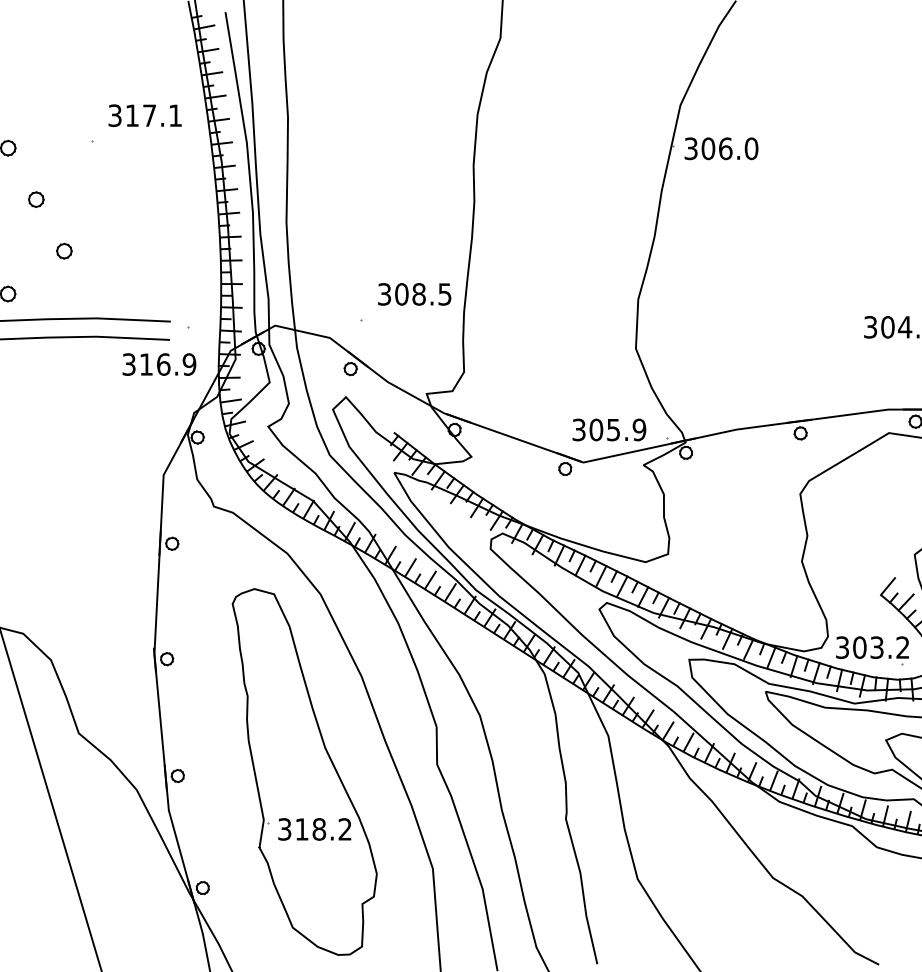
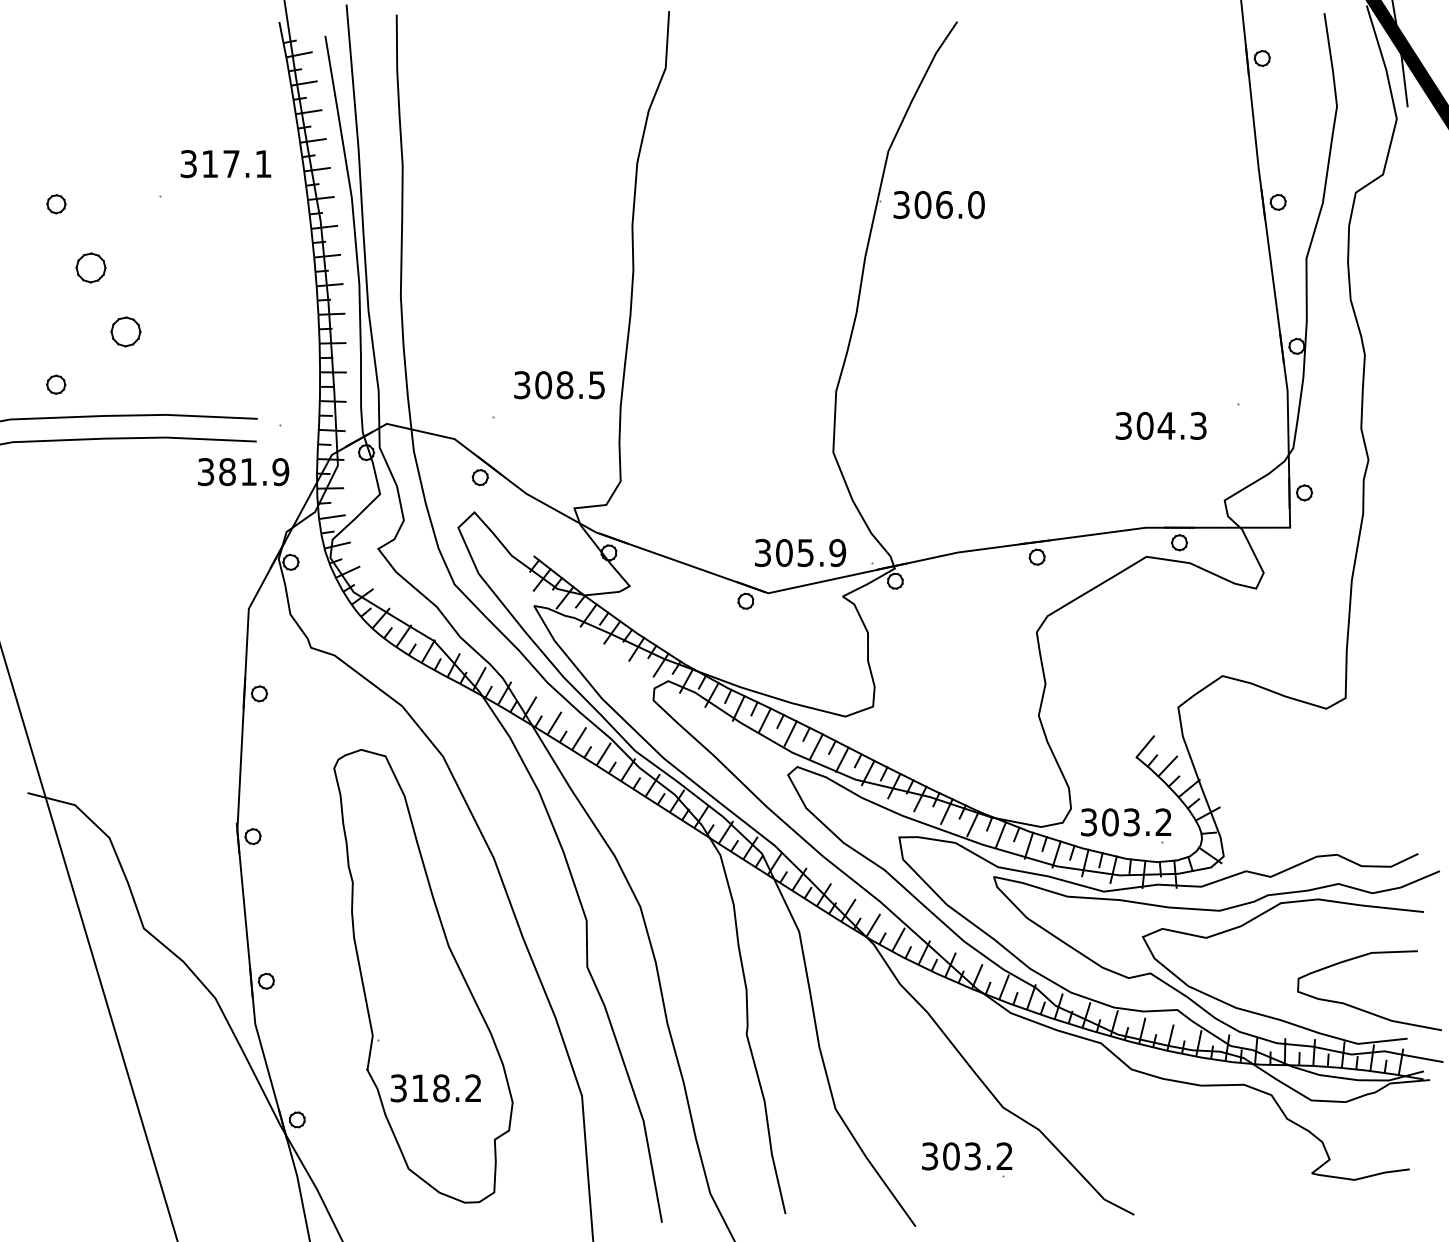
part: (36, 199) -> (91, 267), size x1.6
part: (64, 251) -> (125, 331), size x1.6
text: (155, 364) -> (238, 472), 316.9 -> 381.9
text: (314, 829) -> (435, 1088), moved
part: (744, 920) -> (967, 1159), added

